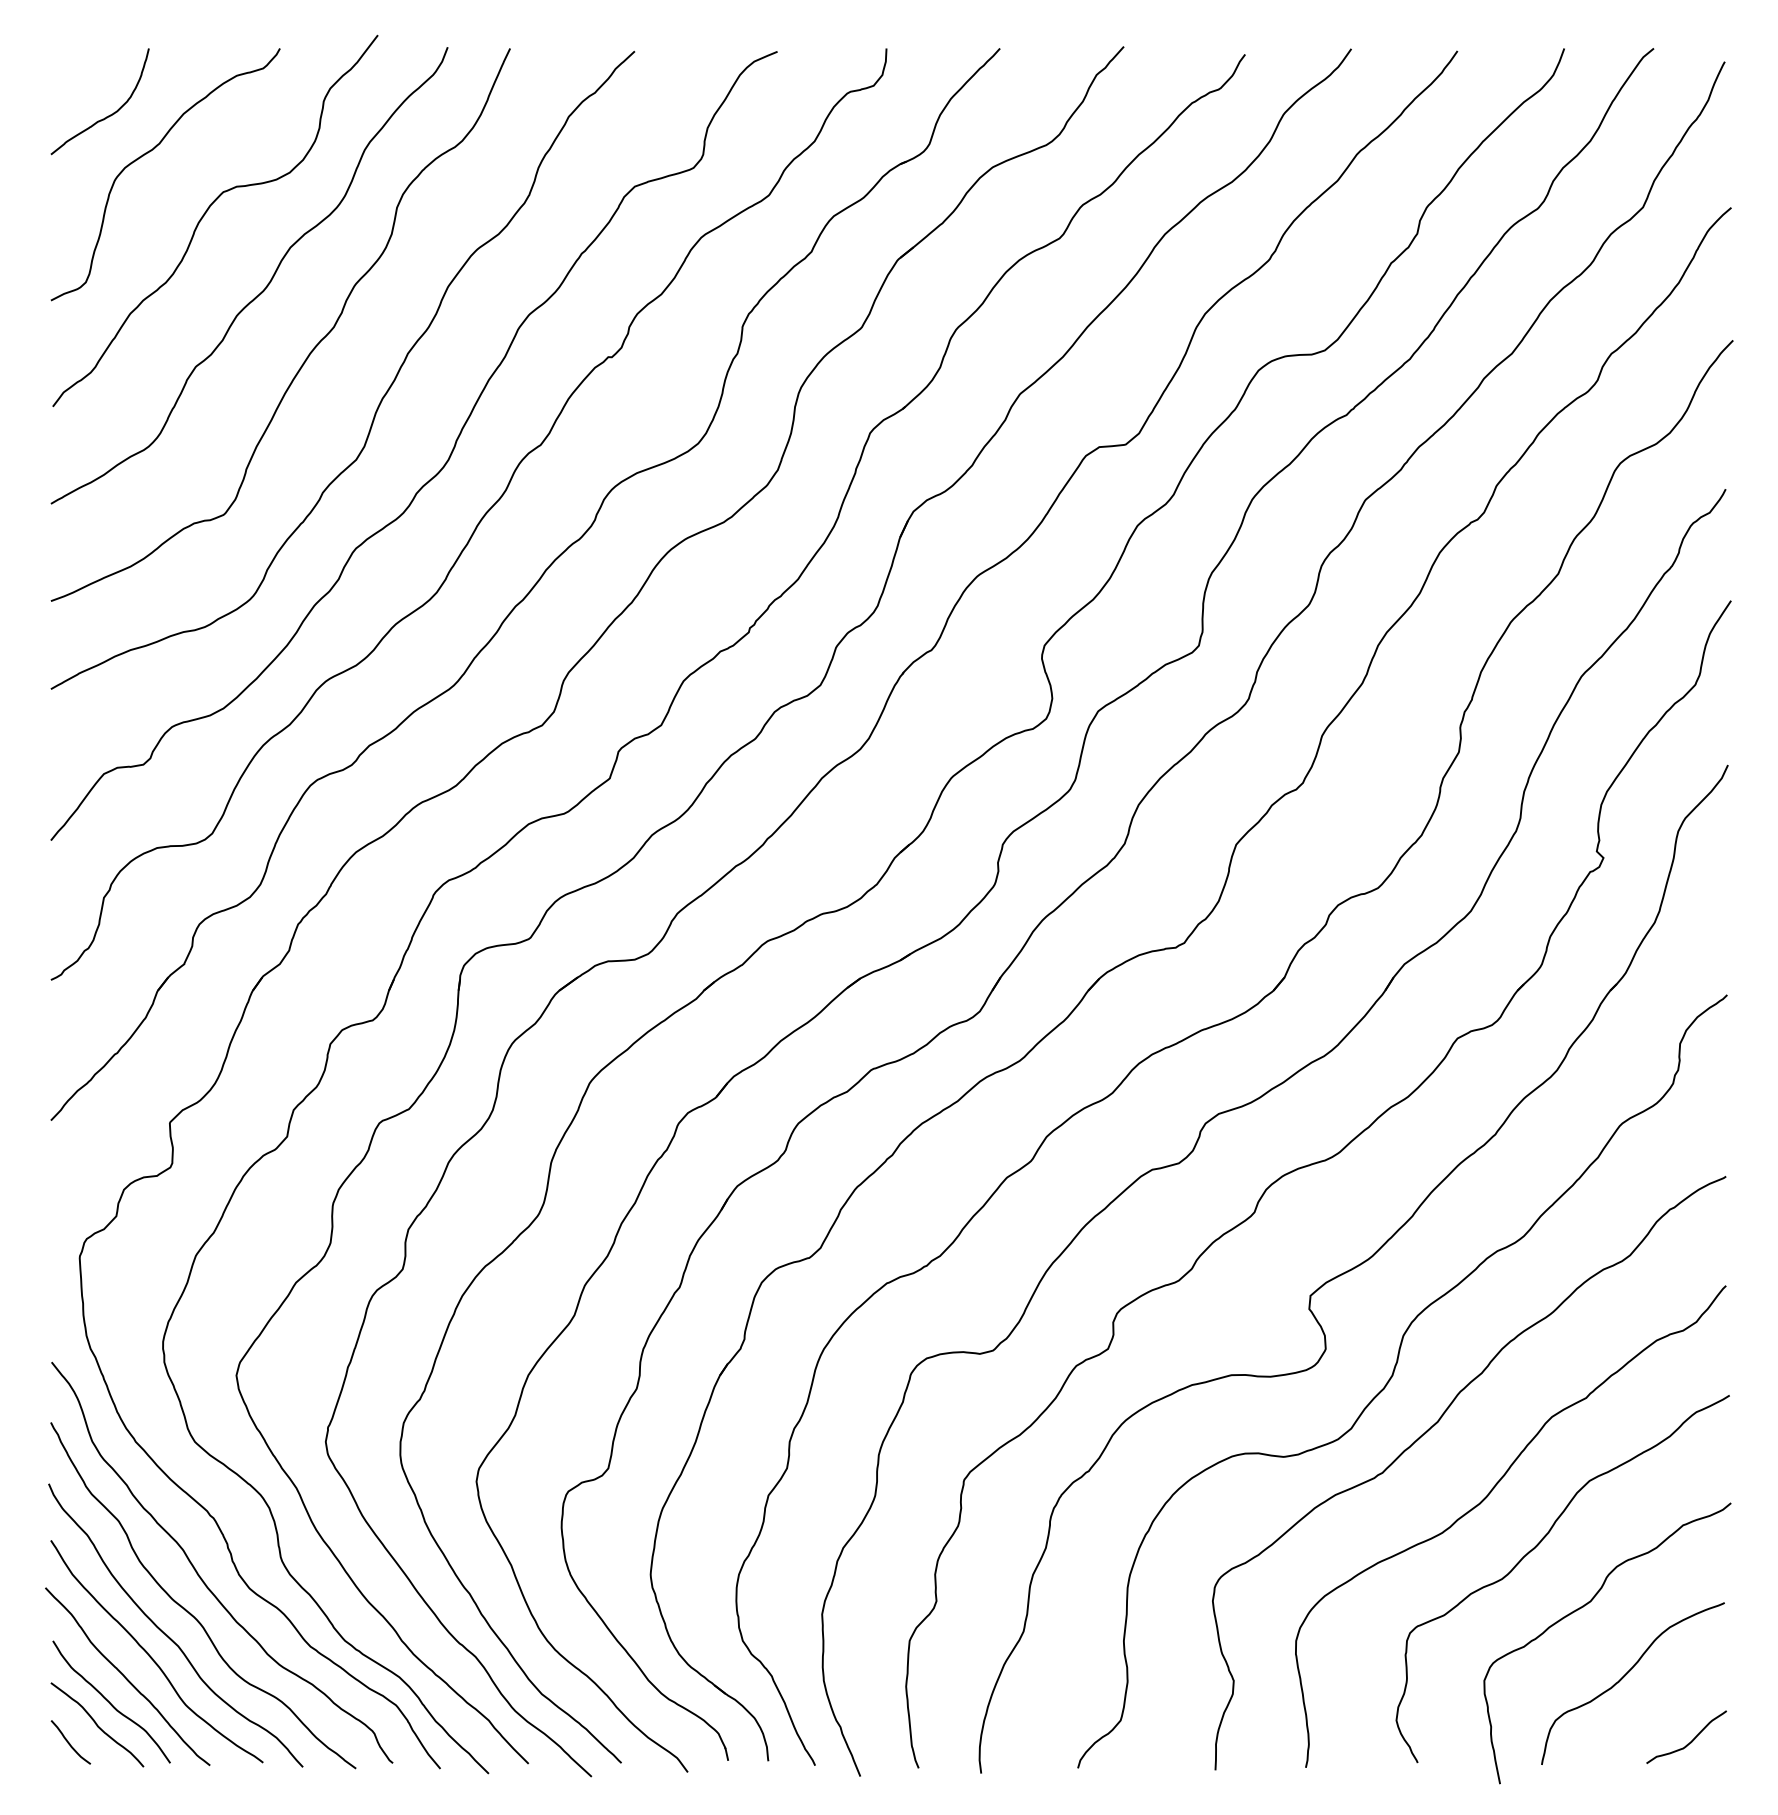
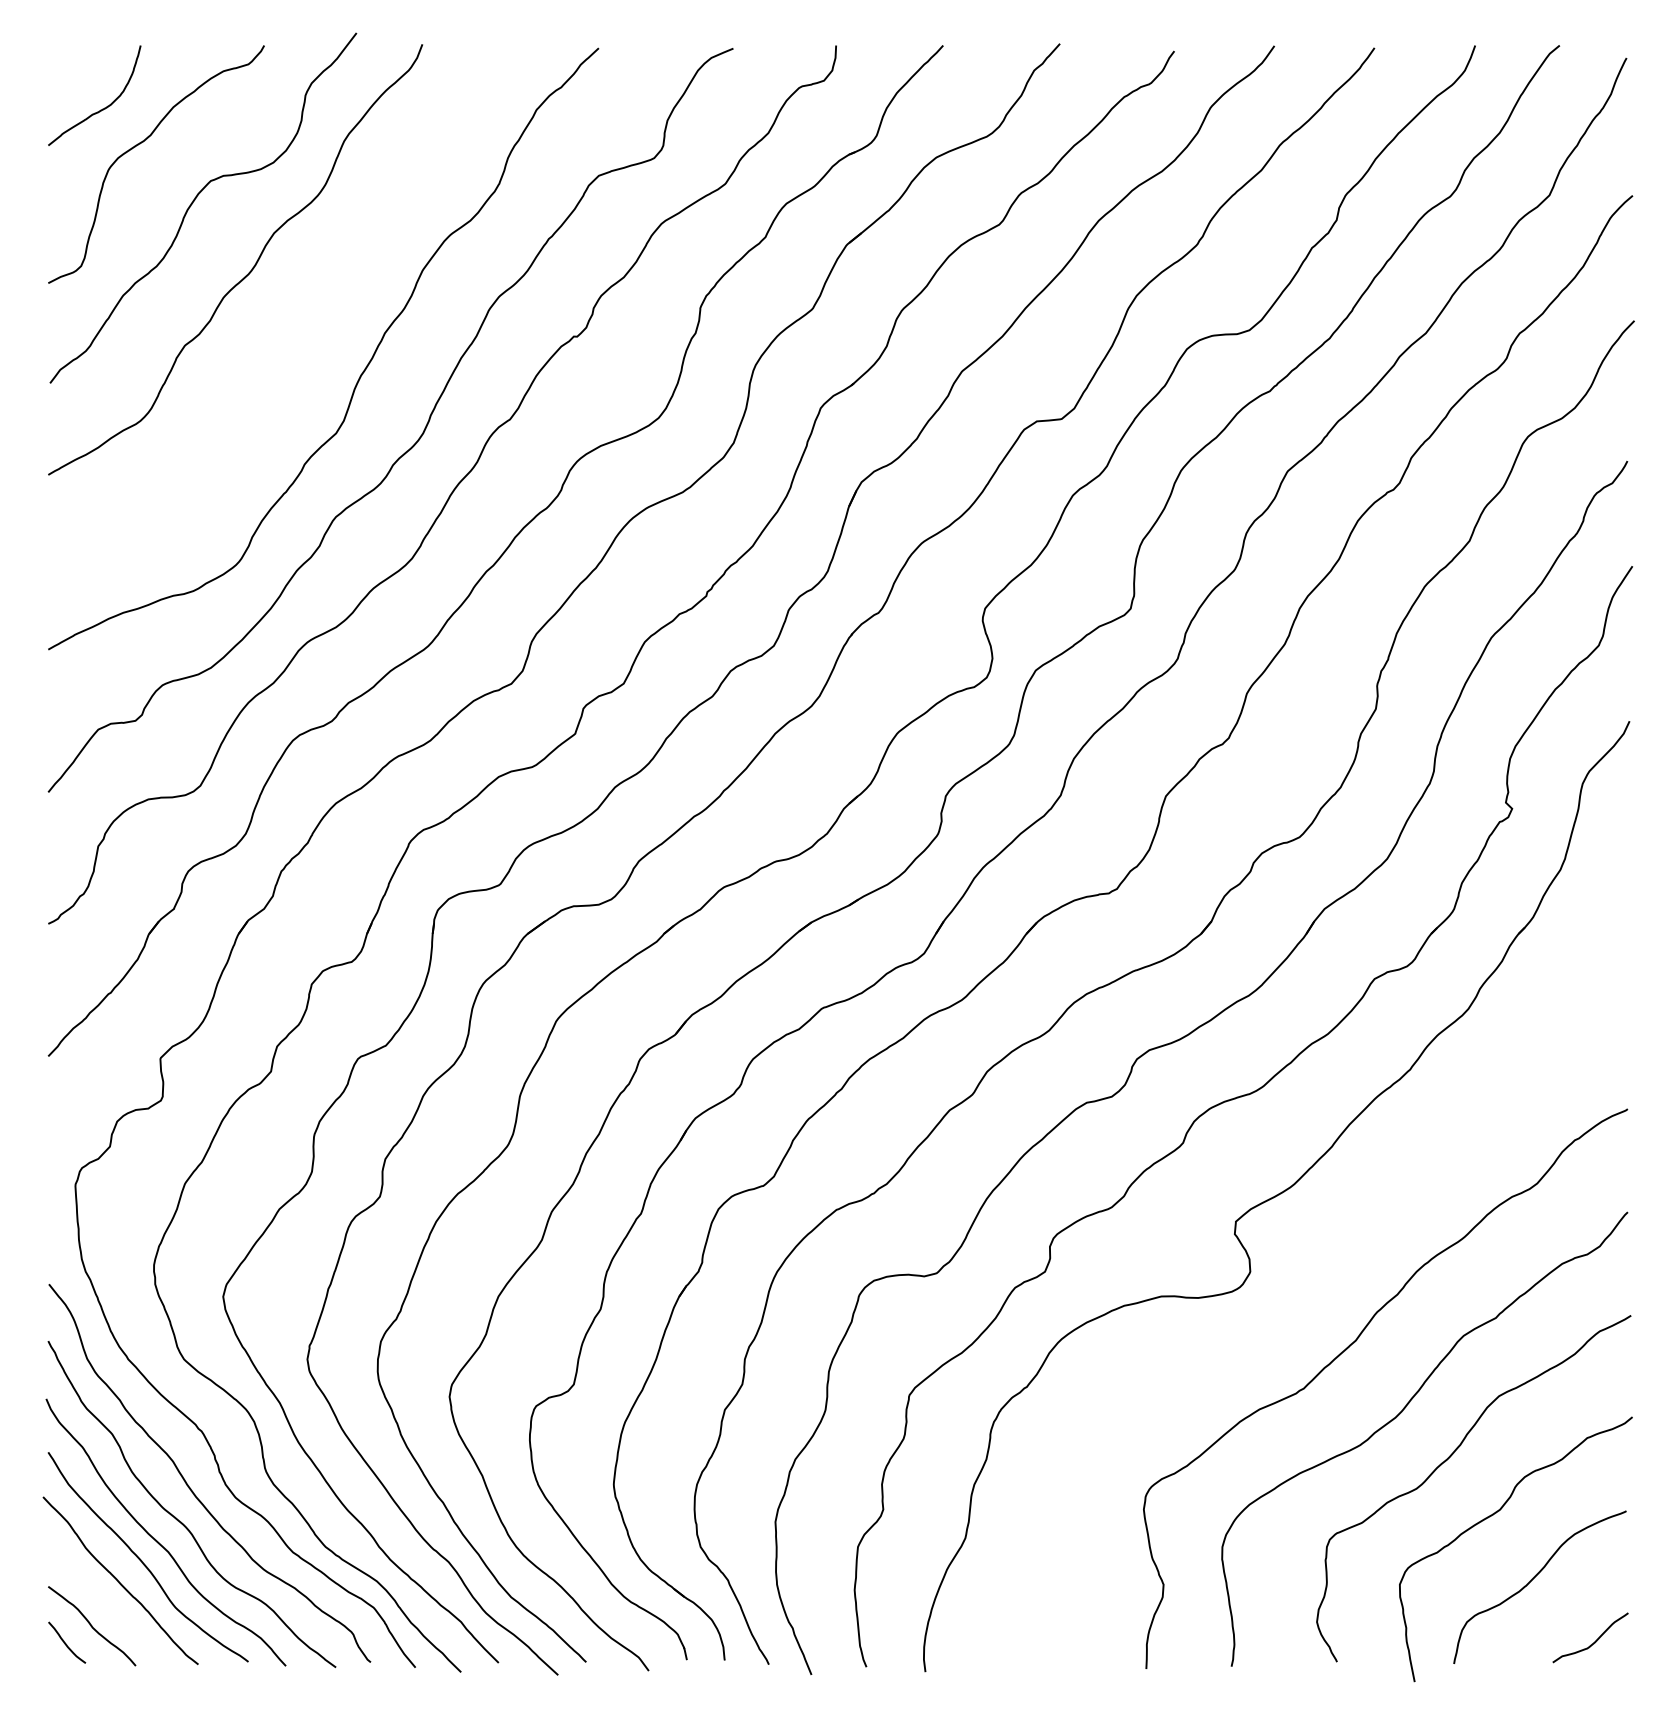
curve: (313, 347) -> (295, 327), removed
curve: (1392, 1377) -> (1313, 1298), removed
curve: (110, 1702) -> (104, 1605), removed

